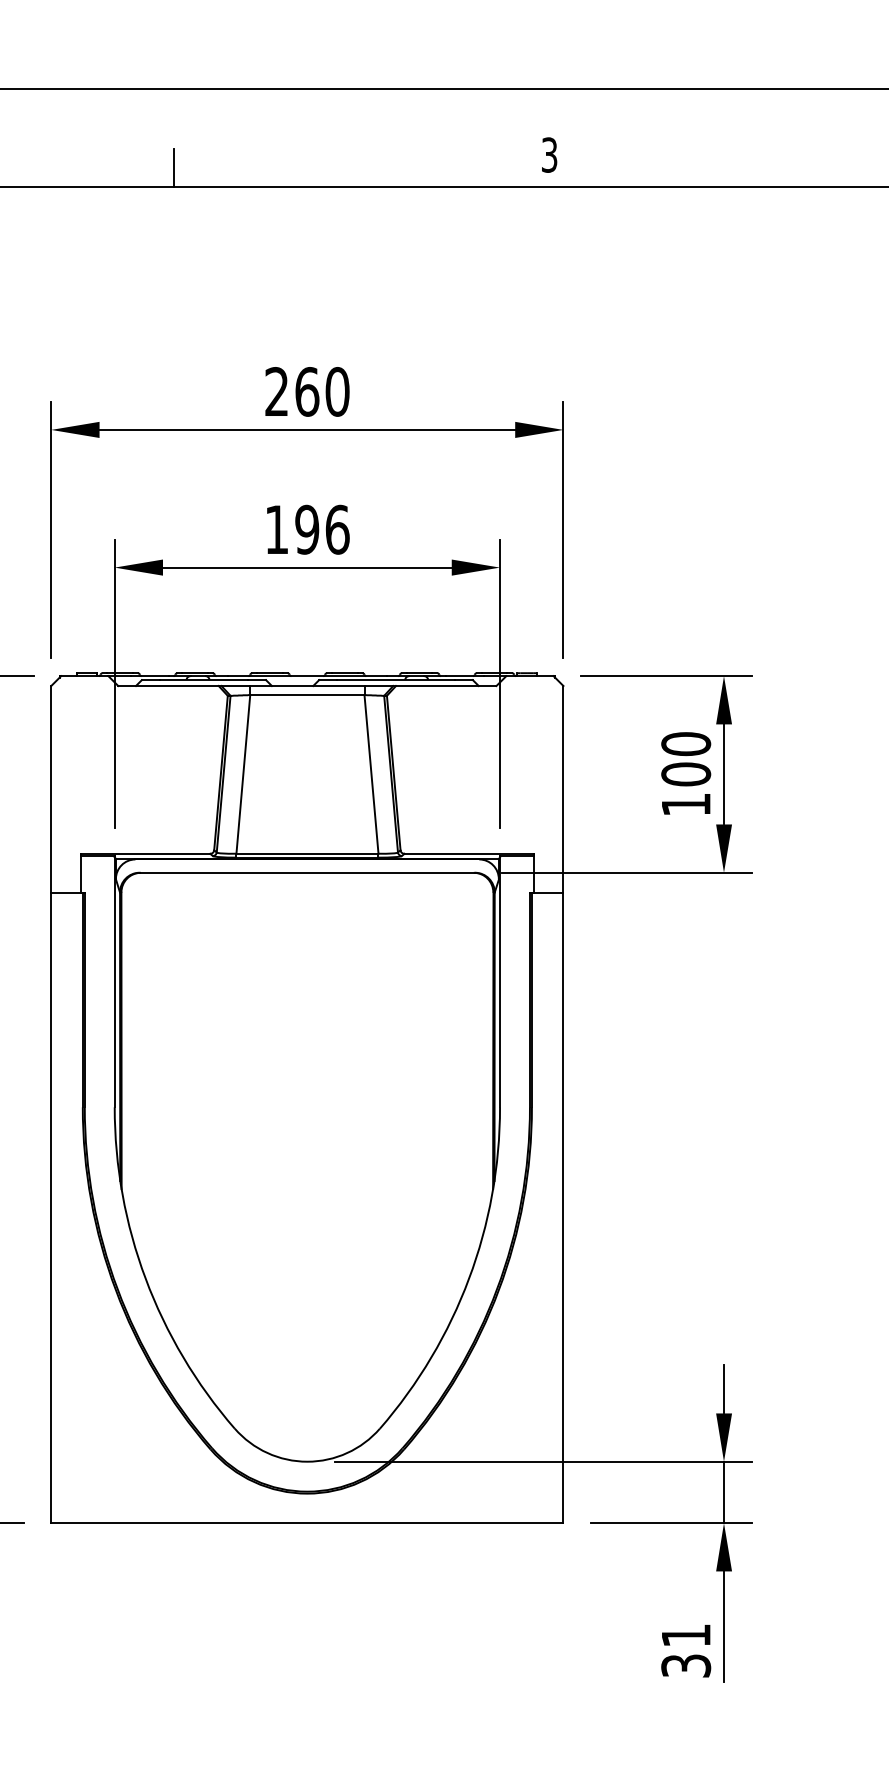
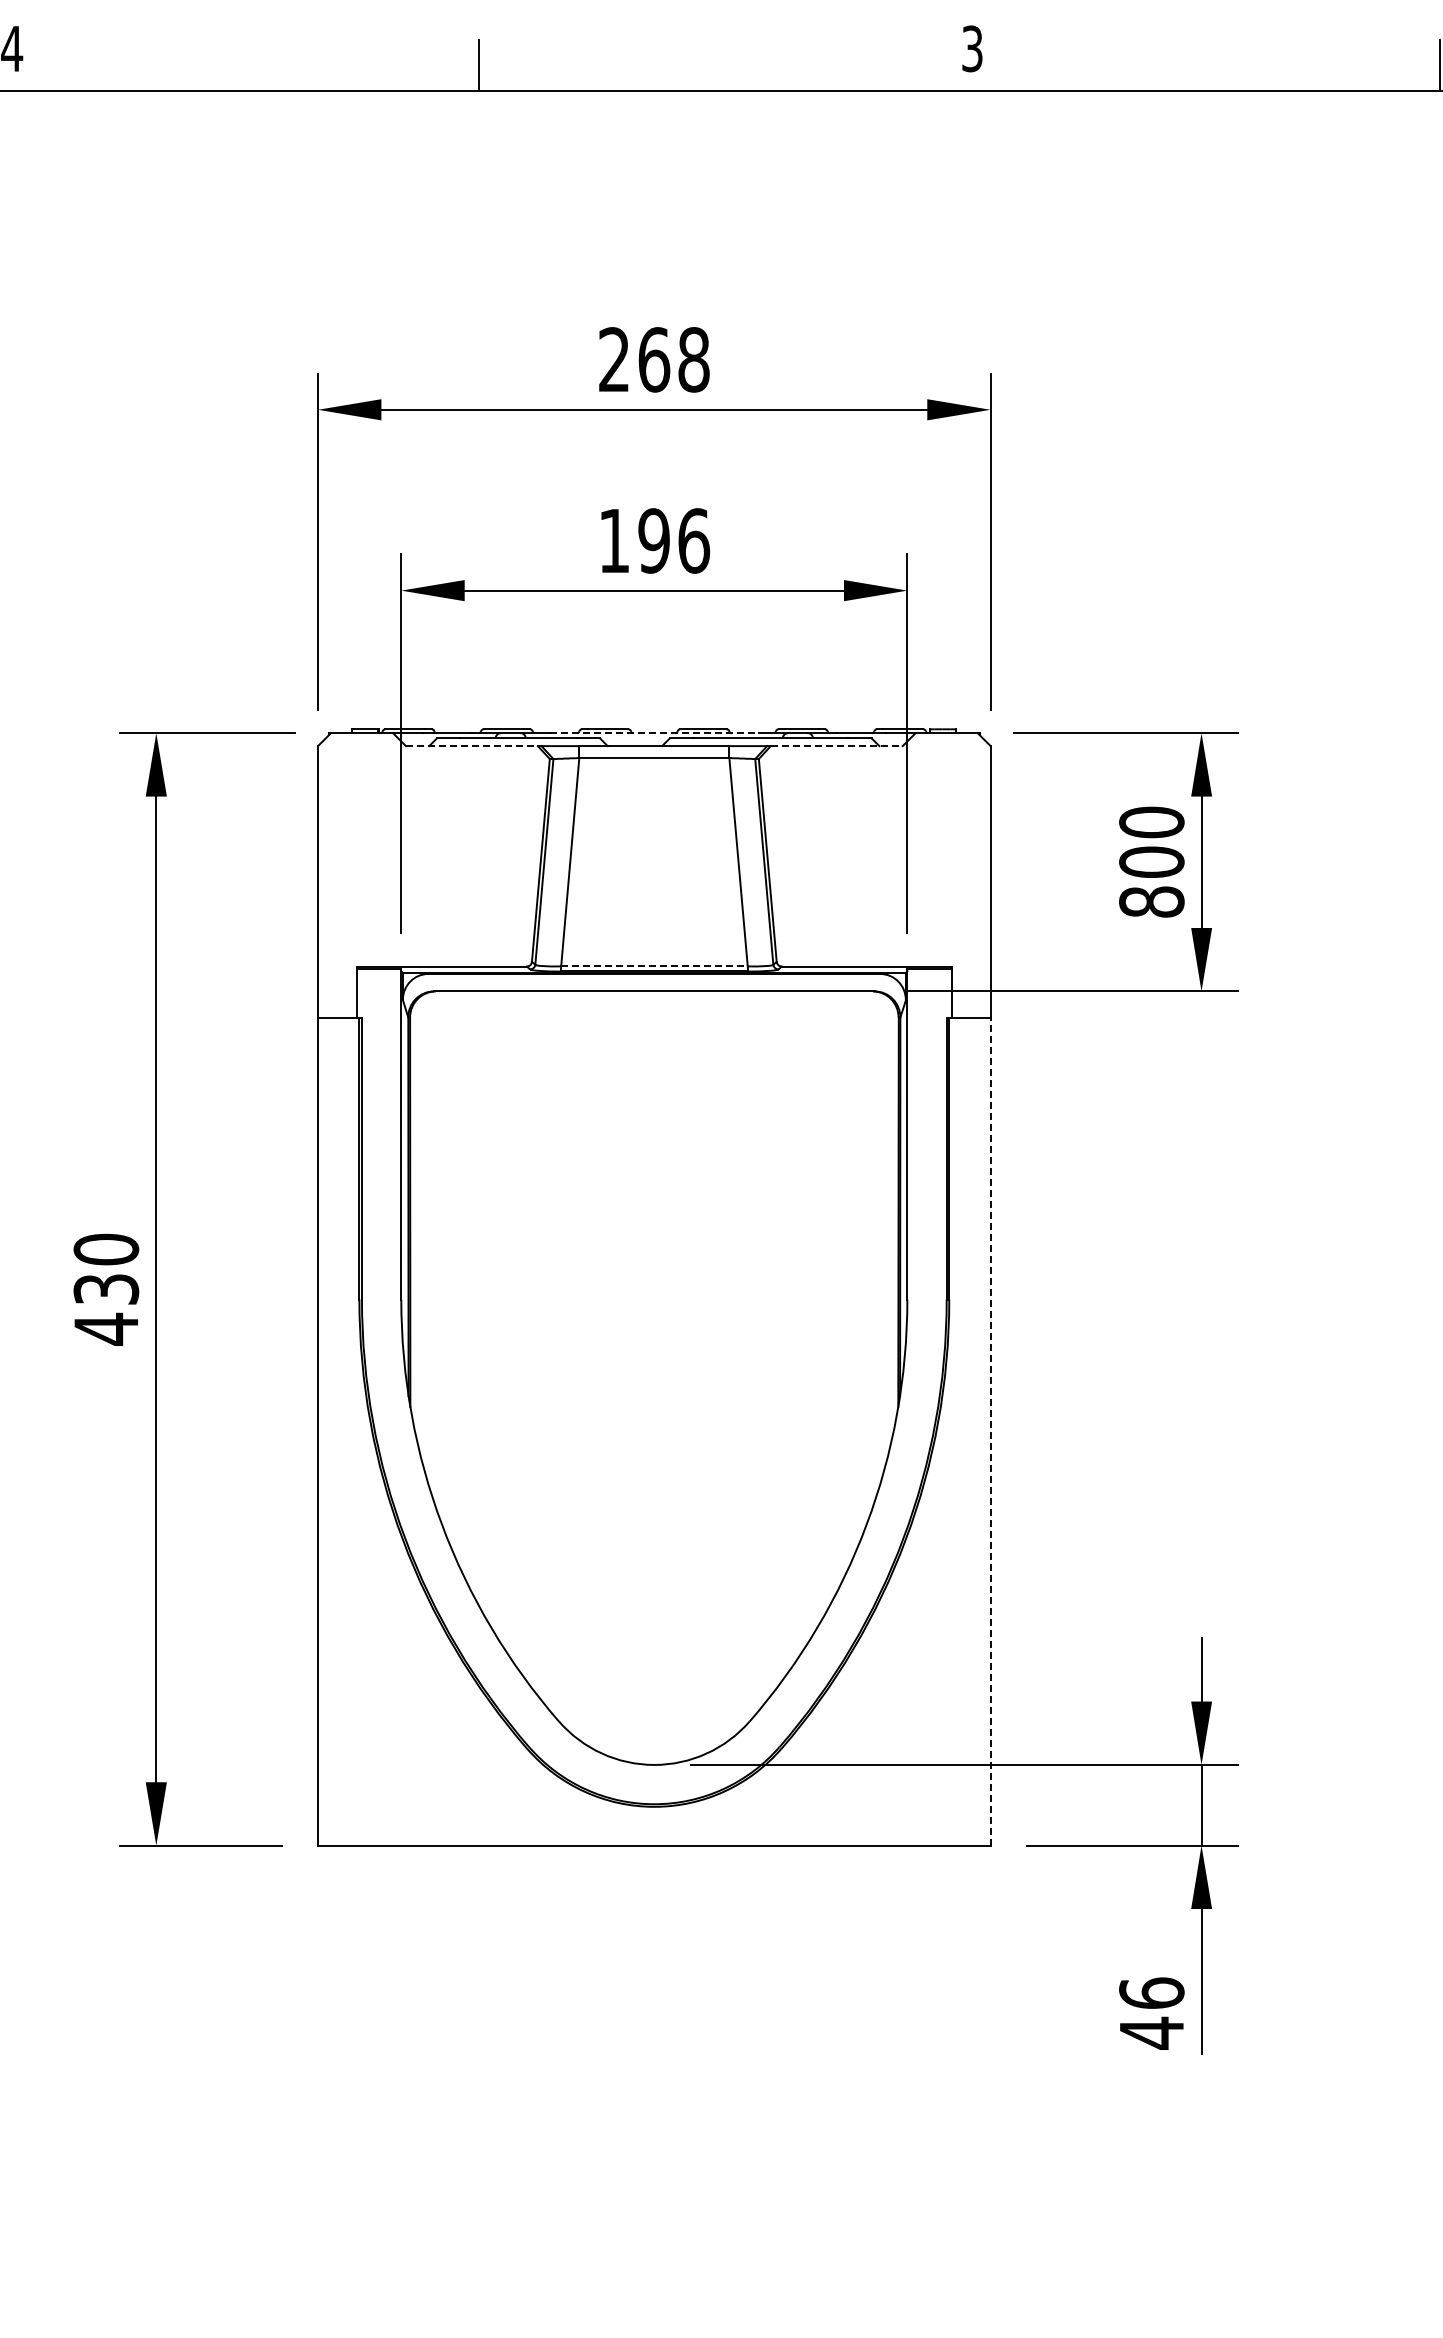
text: (337, 391) -> (693, 359), 260 -> 268
line: (307, 676) -> (654, 733), solid -> dashed
line: (168, 686) -> (471, 746), solid -> dashed
line: (446, 686) -> (836, 746), solid -> dashed
text: (685, 804) -> (1151, 901), 100 -> 800
line: (307, 853) -> (654, 966), solid -> dashed
line: (563, 1207) -> (990, 1431), solid -> dashed
text: (685, 1650) -> (1151, 2013), 31 -> 46

